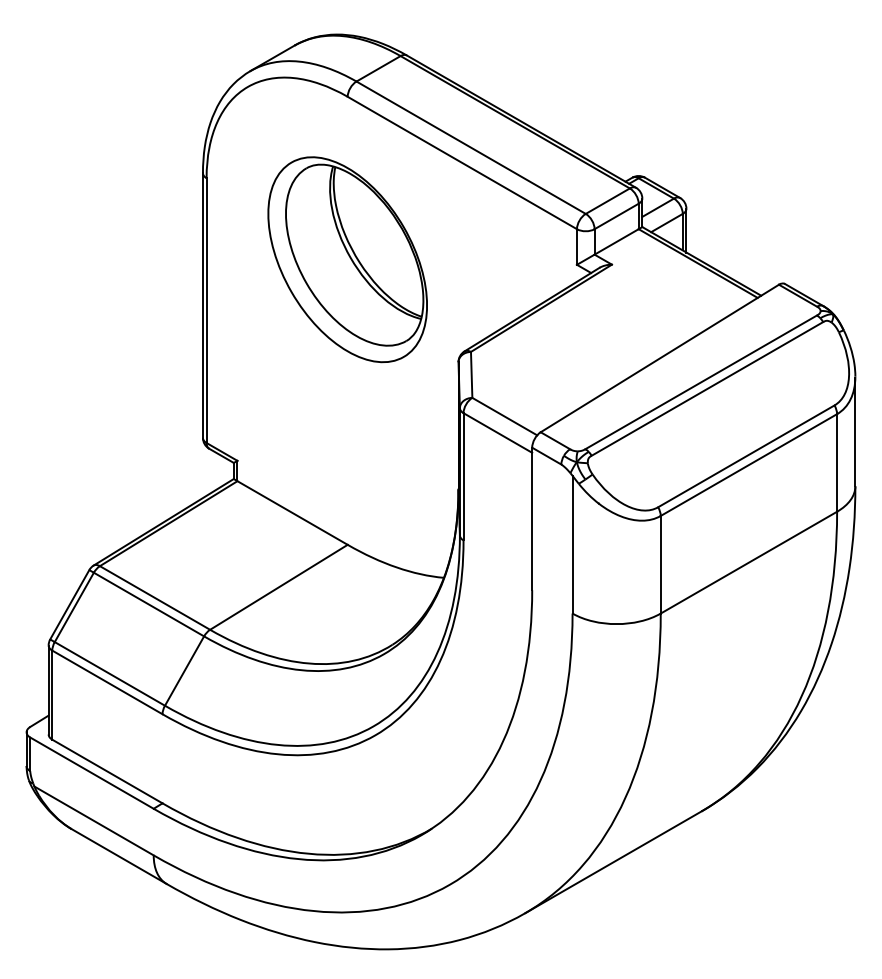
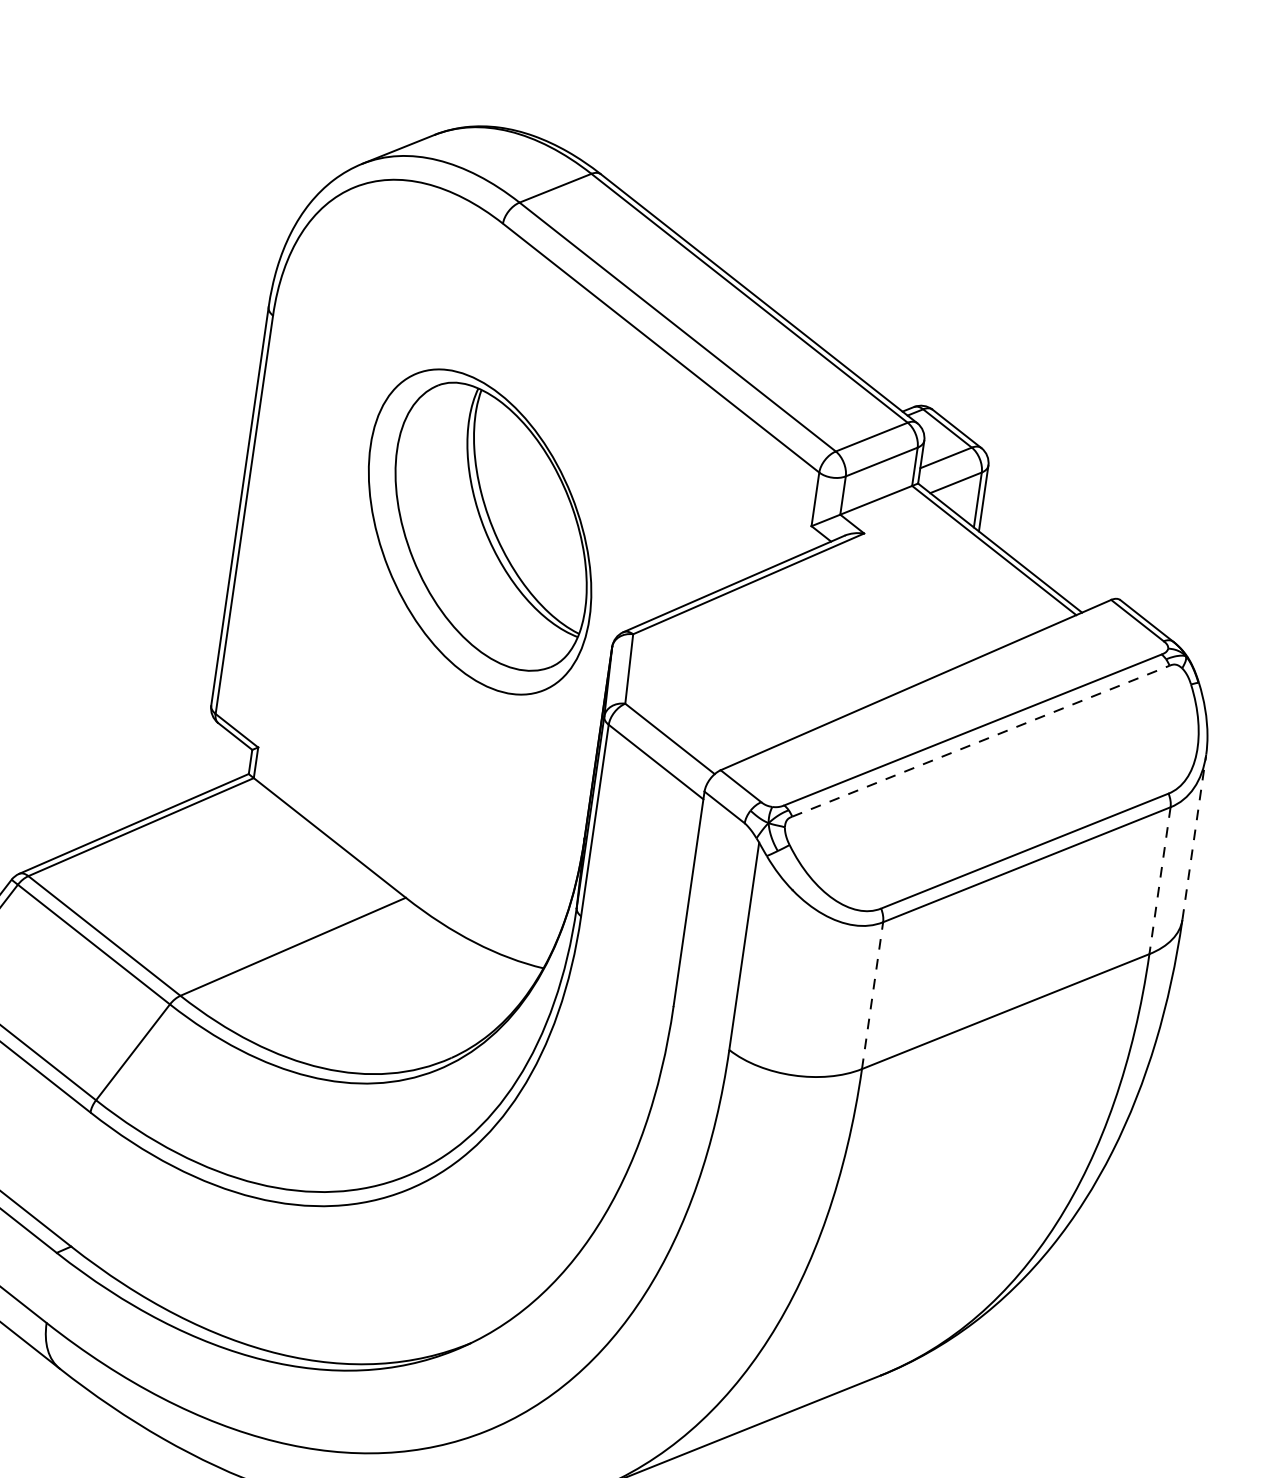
part: (347, 259) -> (479, 531), moved
line: (707, 388) -> (981, 740), solid -> dashed
line: (855, 431) -> (1194, 837), solid -> dashed
line: (837, 462) -> (1160, 880), solid -> dashed
line: (660, 564) -> (872, 995), solid -> dashed

